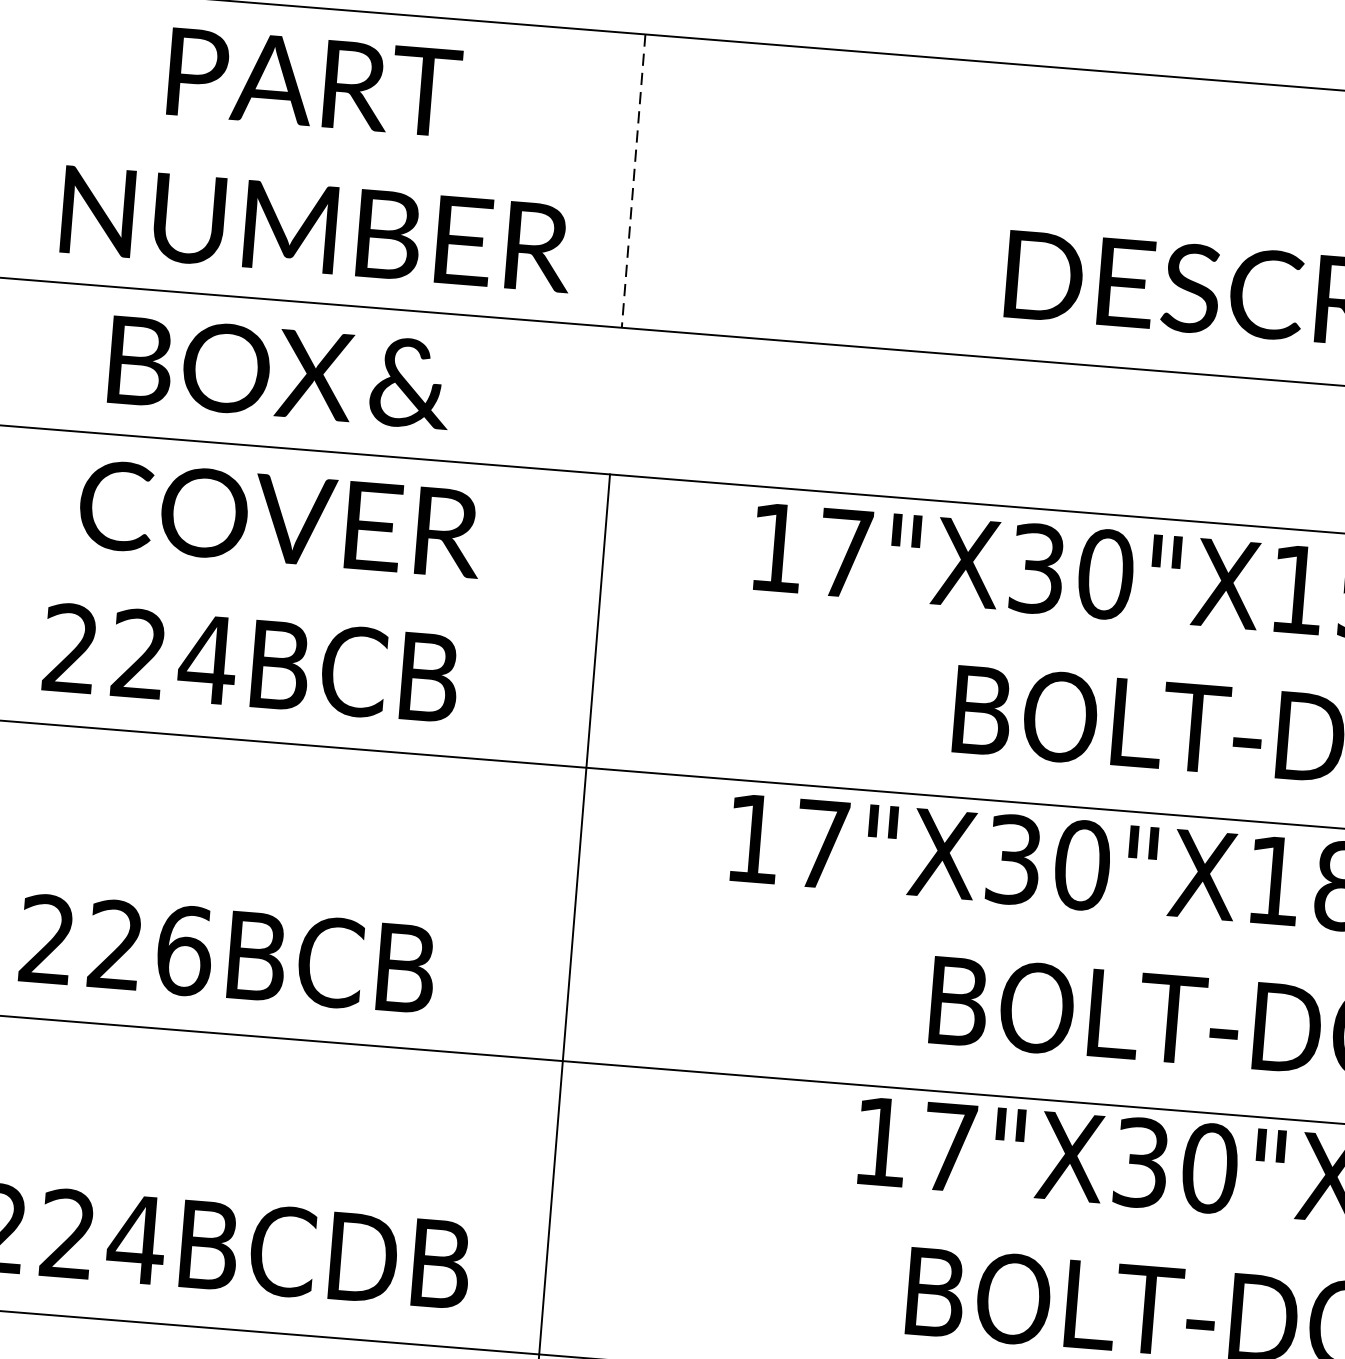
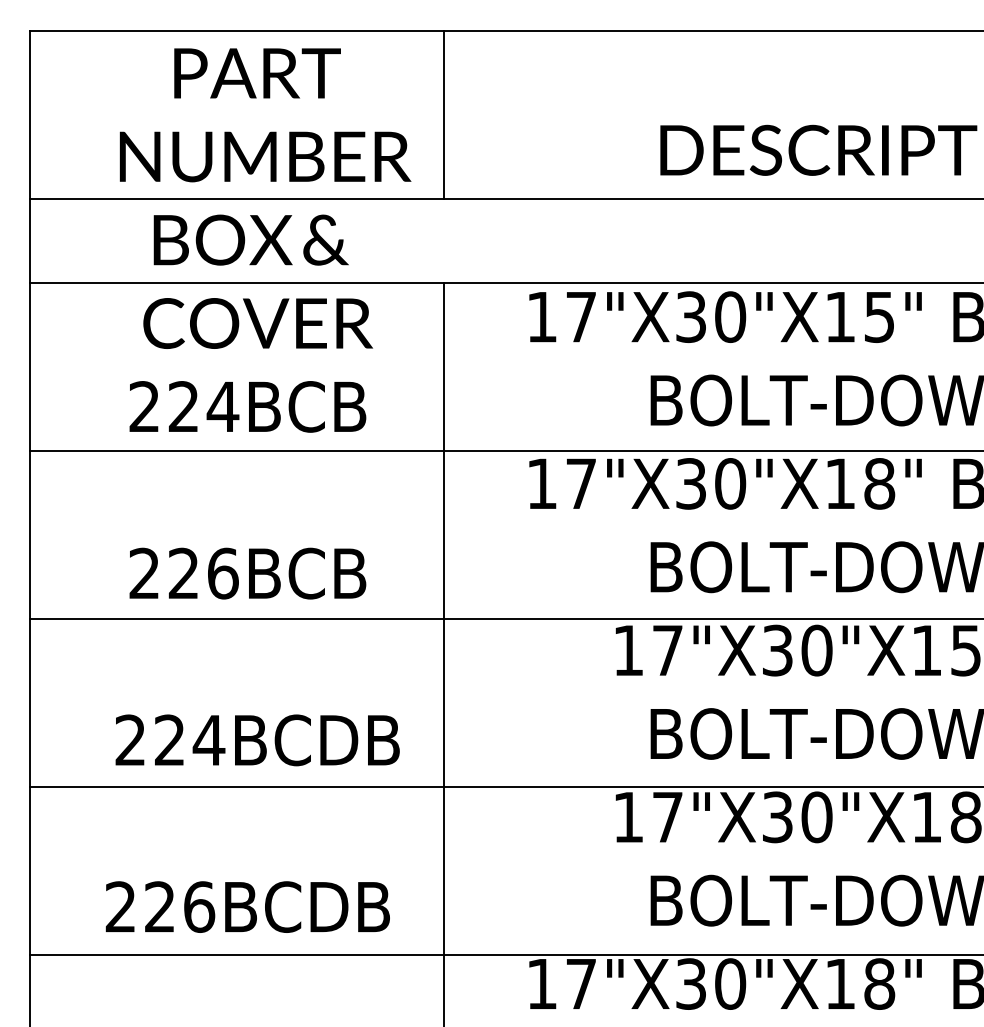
line: (633, 182) -> (443, 115), dashed -> solid

